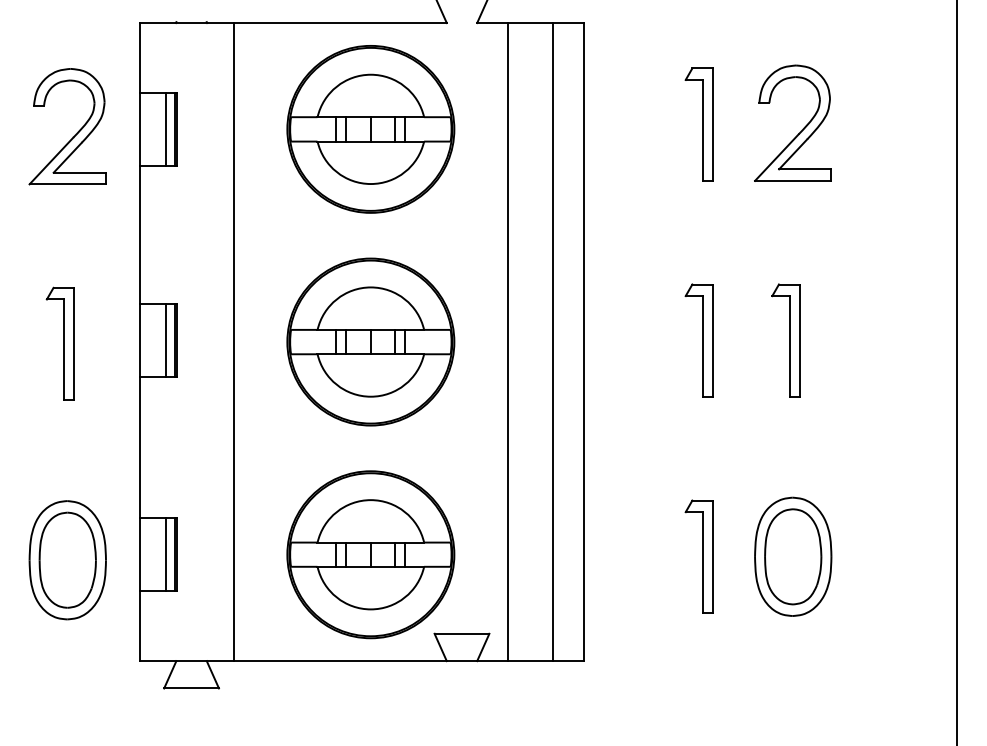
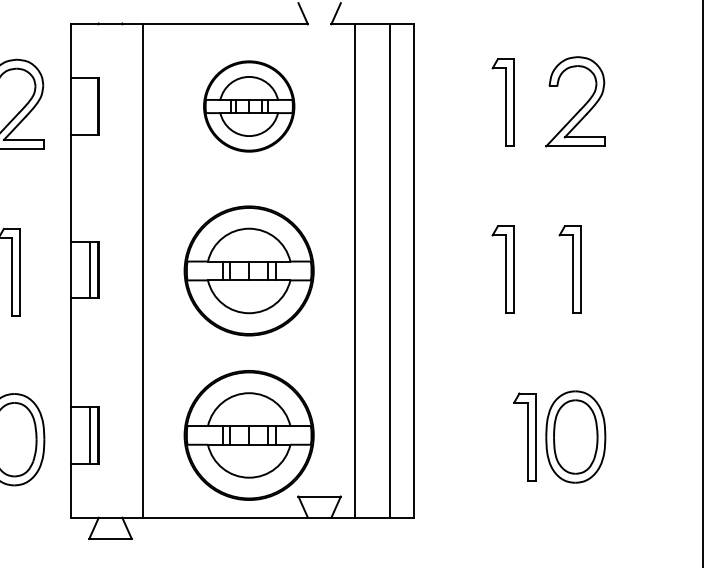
line: (165, 128) -> (90, 105), removed
part: (370, 129) -> (248, 106), size x0.7
part: (698, 556) -> (524, 436), moved

